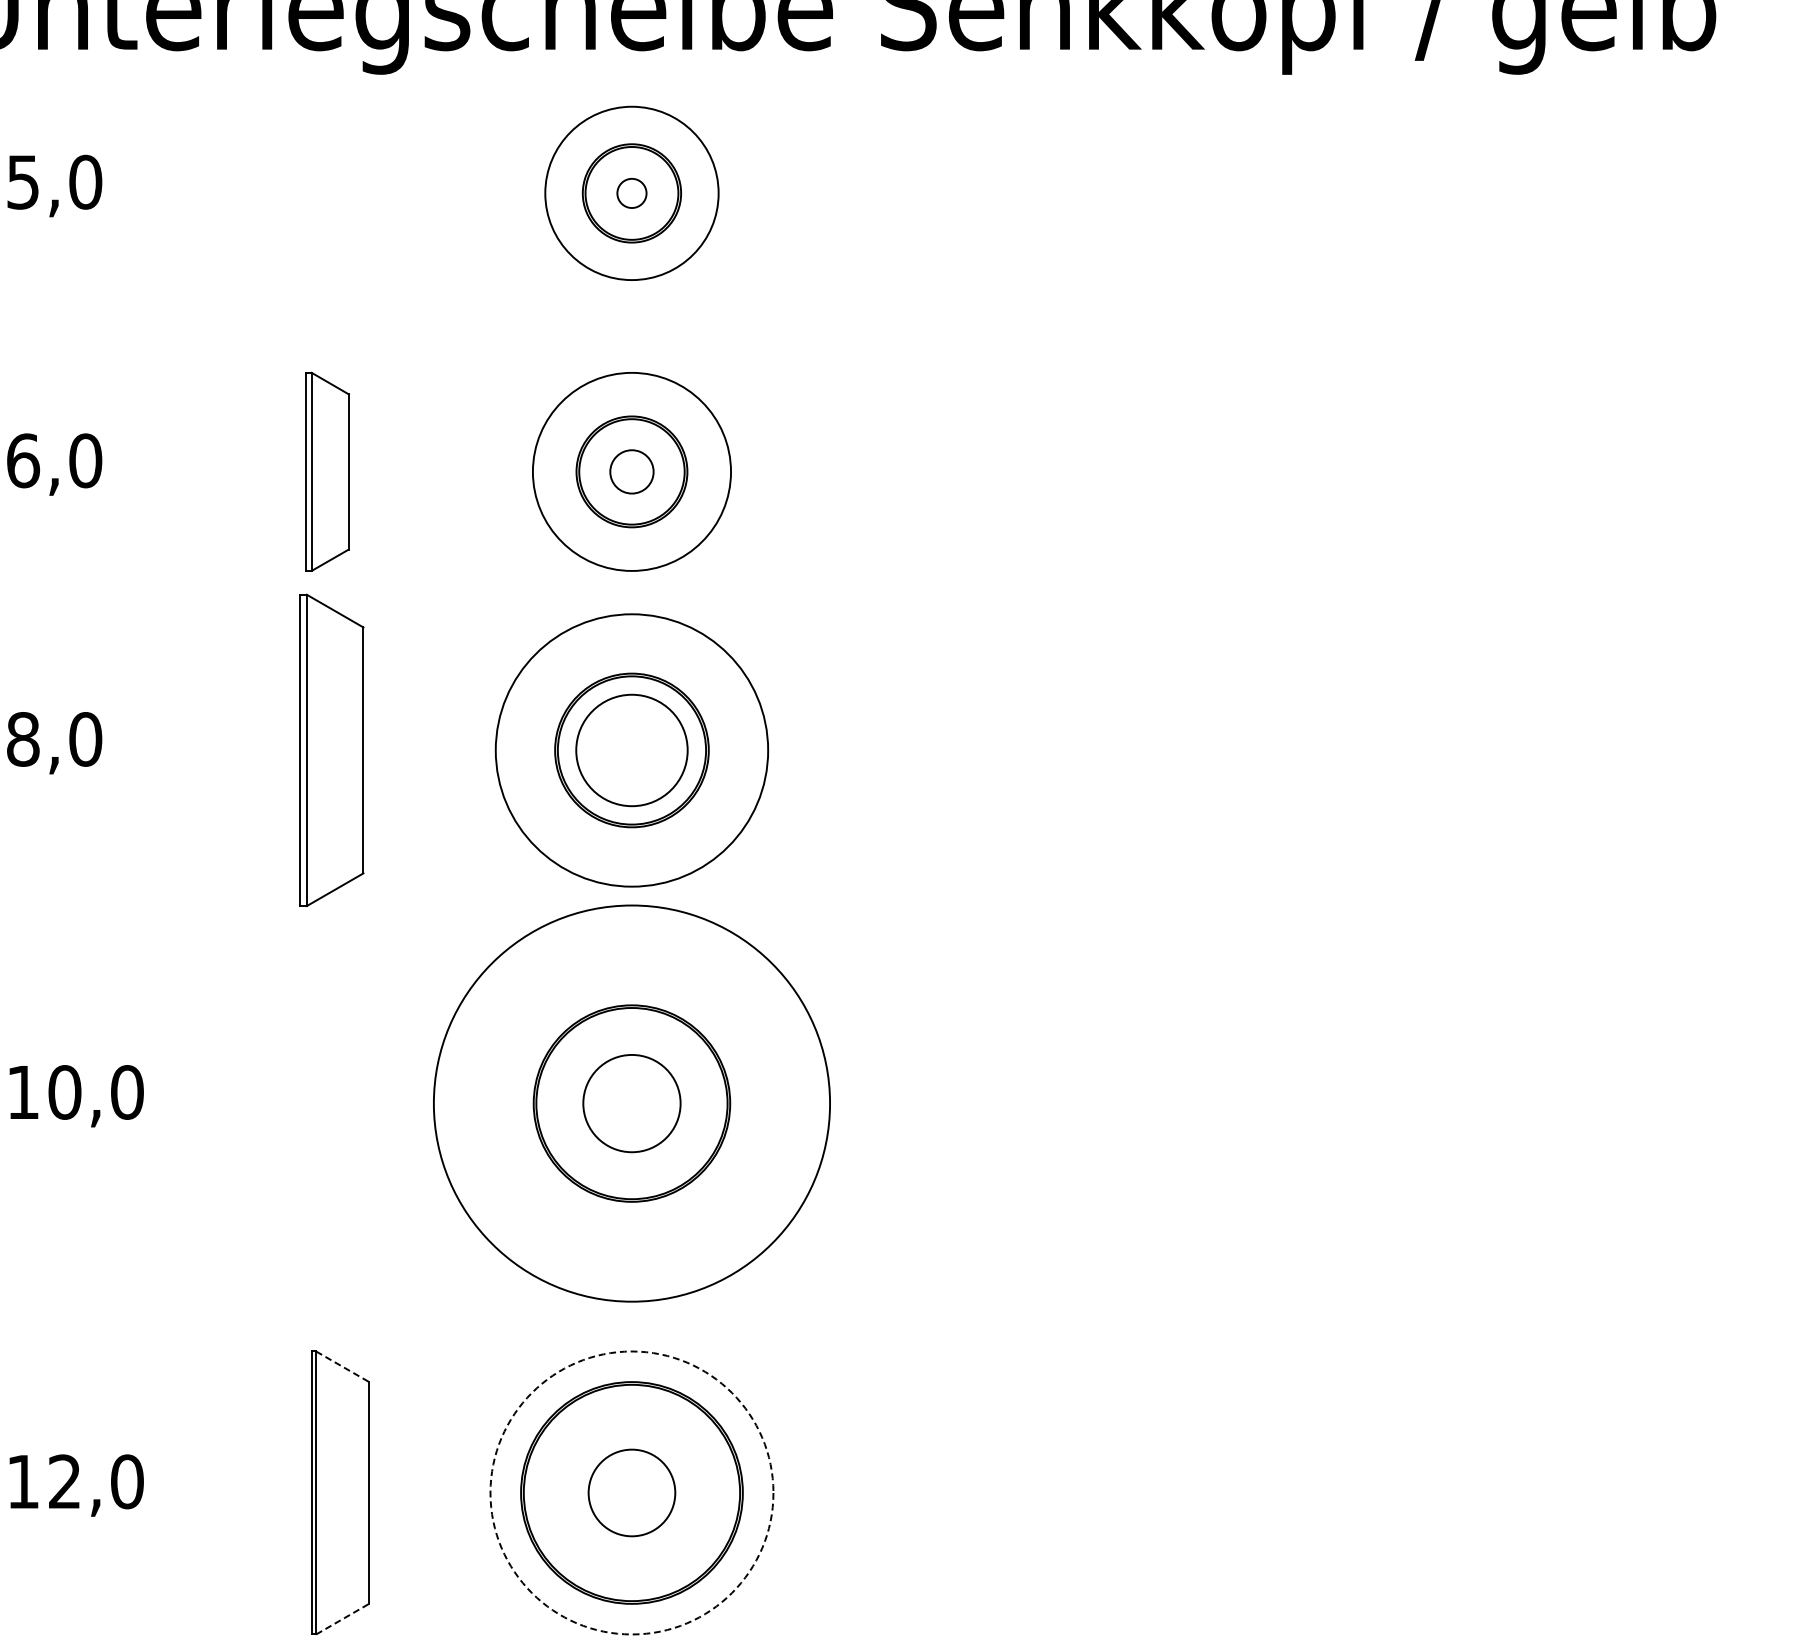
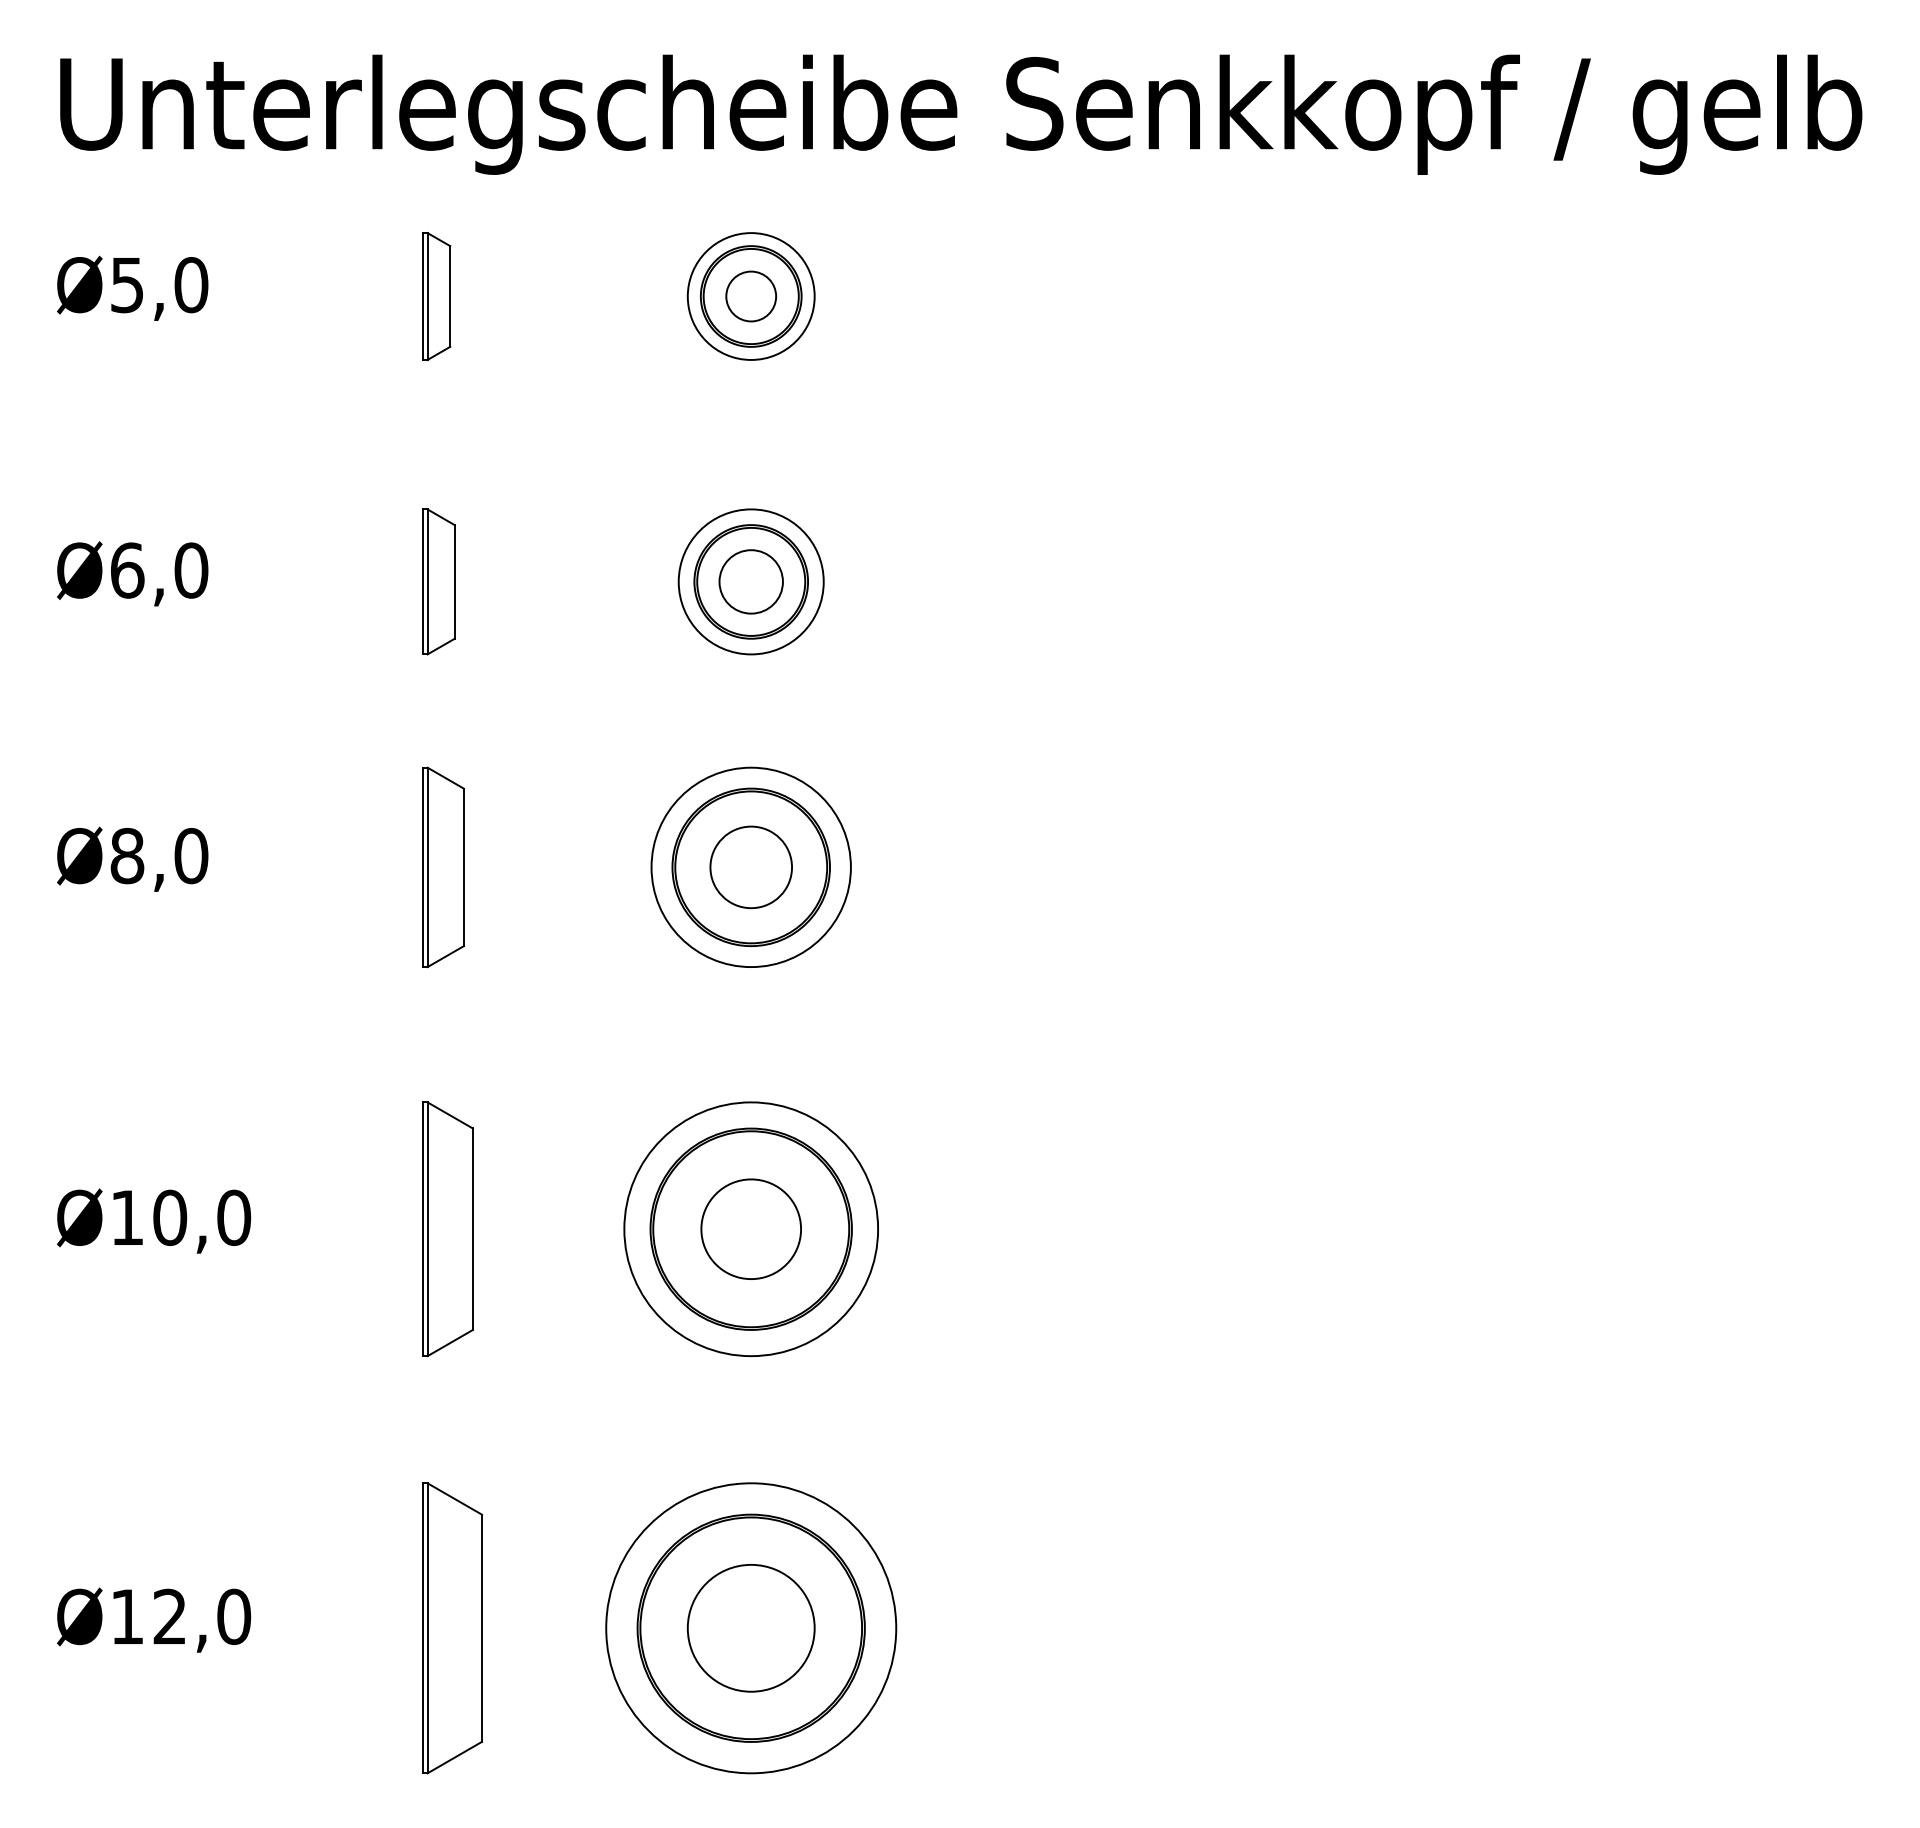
part: (324, 193) -> (436, 296), added
circle: (631, 193) -> (750, 296), size x0.71
circle: (632, 193) -> (751, 296), size x1.67
part: (326, 471) -> (438, 581), size x0.71
circle: (631, 471) -> (750, 581), size x0.71
circle: (631, 471) -> (750, 581), size x1.43
part: (331, 750) -> (443, 867), size x0.62
circle: (631, 750) -> (750, 867), size x0.71
circle: (632, 750) -> (751, 867), size x0.71
part: (335, 1103) -> (447, 1229), added
circle: (632, 1103) -> (751, 1229), size x0.62
line: (343, 1367) -> (455, 1499), dashed -> solid
circle: (631, 1492) -> (750, 1627), size x1.43
circle: (632, 1493) -> (751, 1628), dashed -> solid
line: (343, 1619) -> (455, 1757), dashed -> solid

